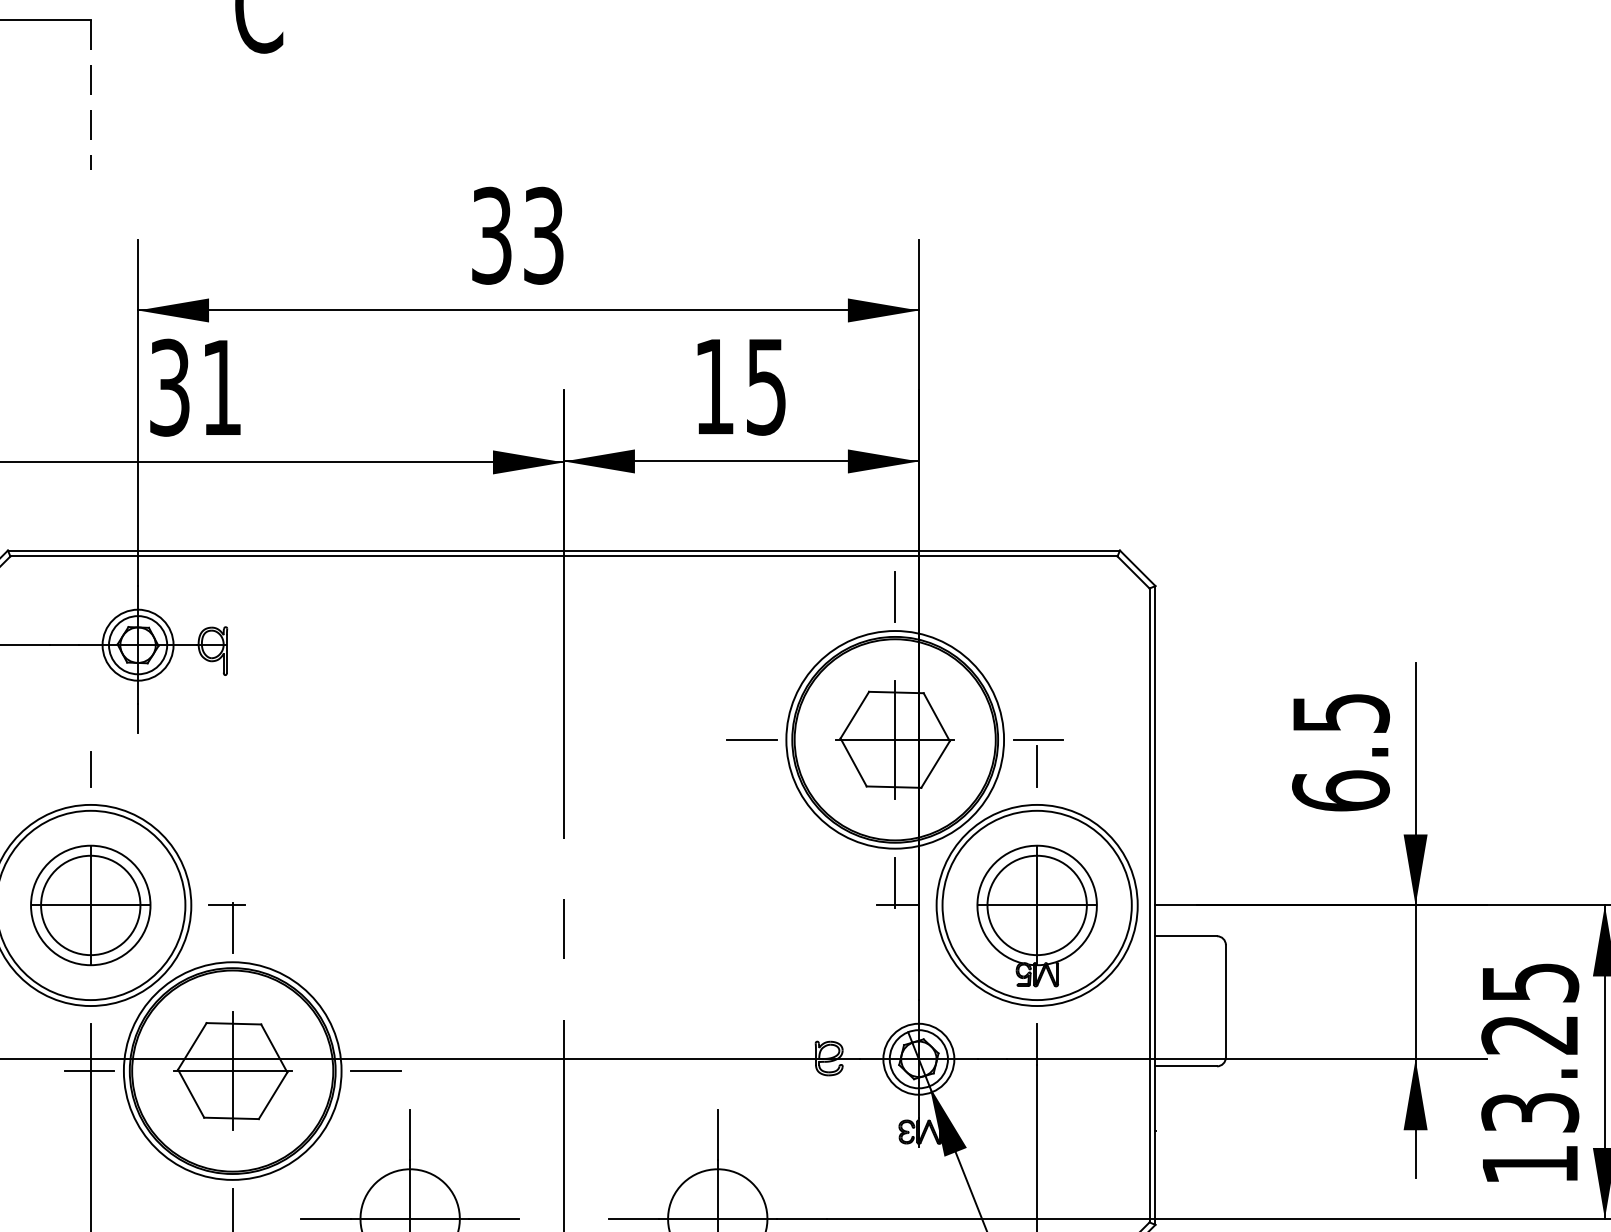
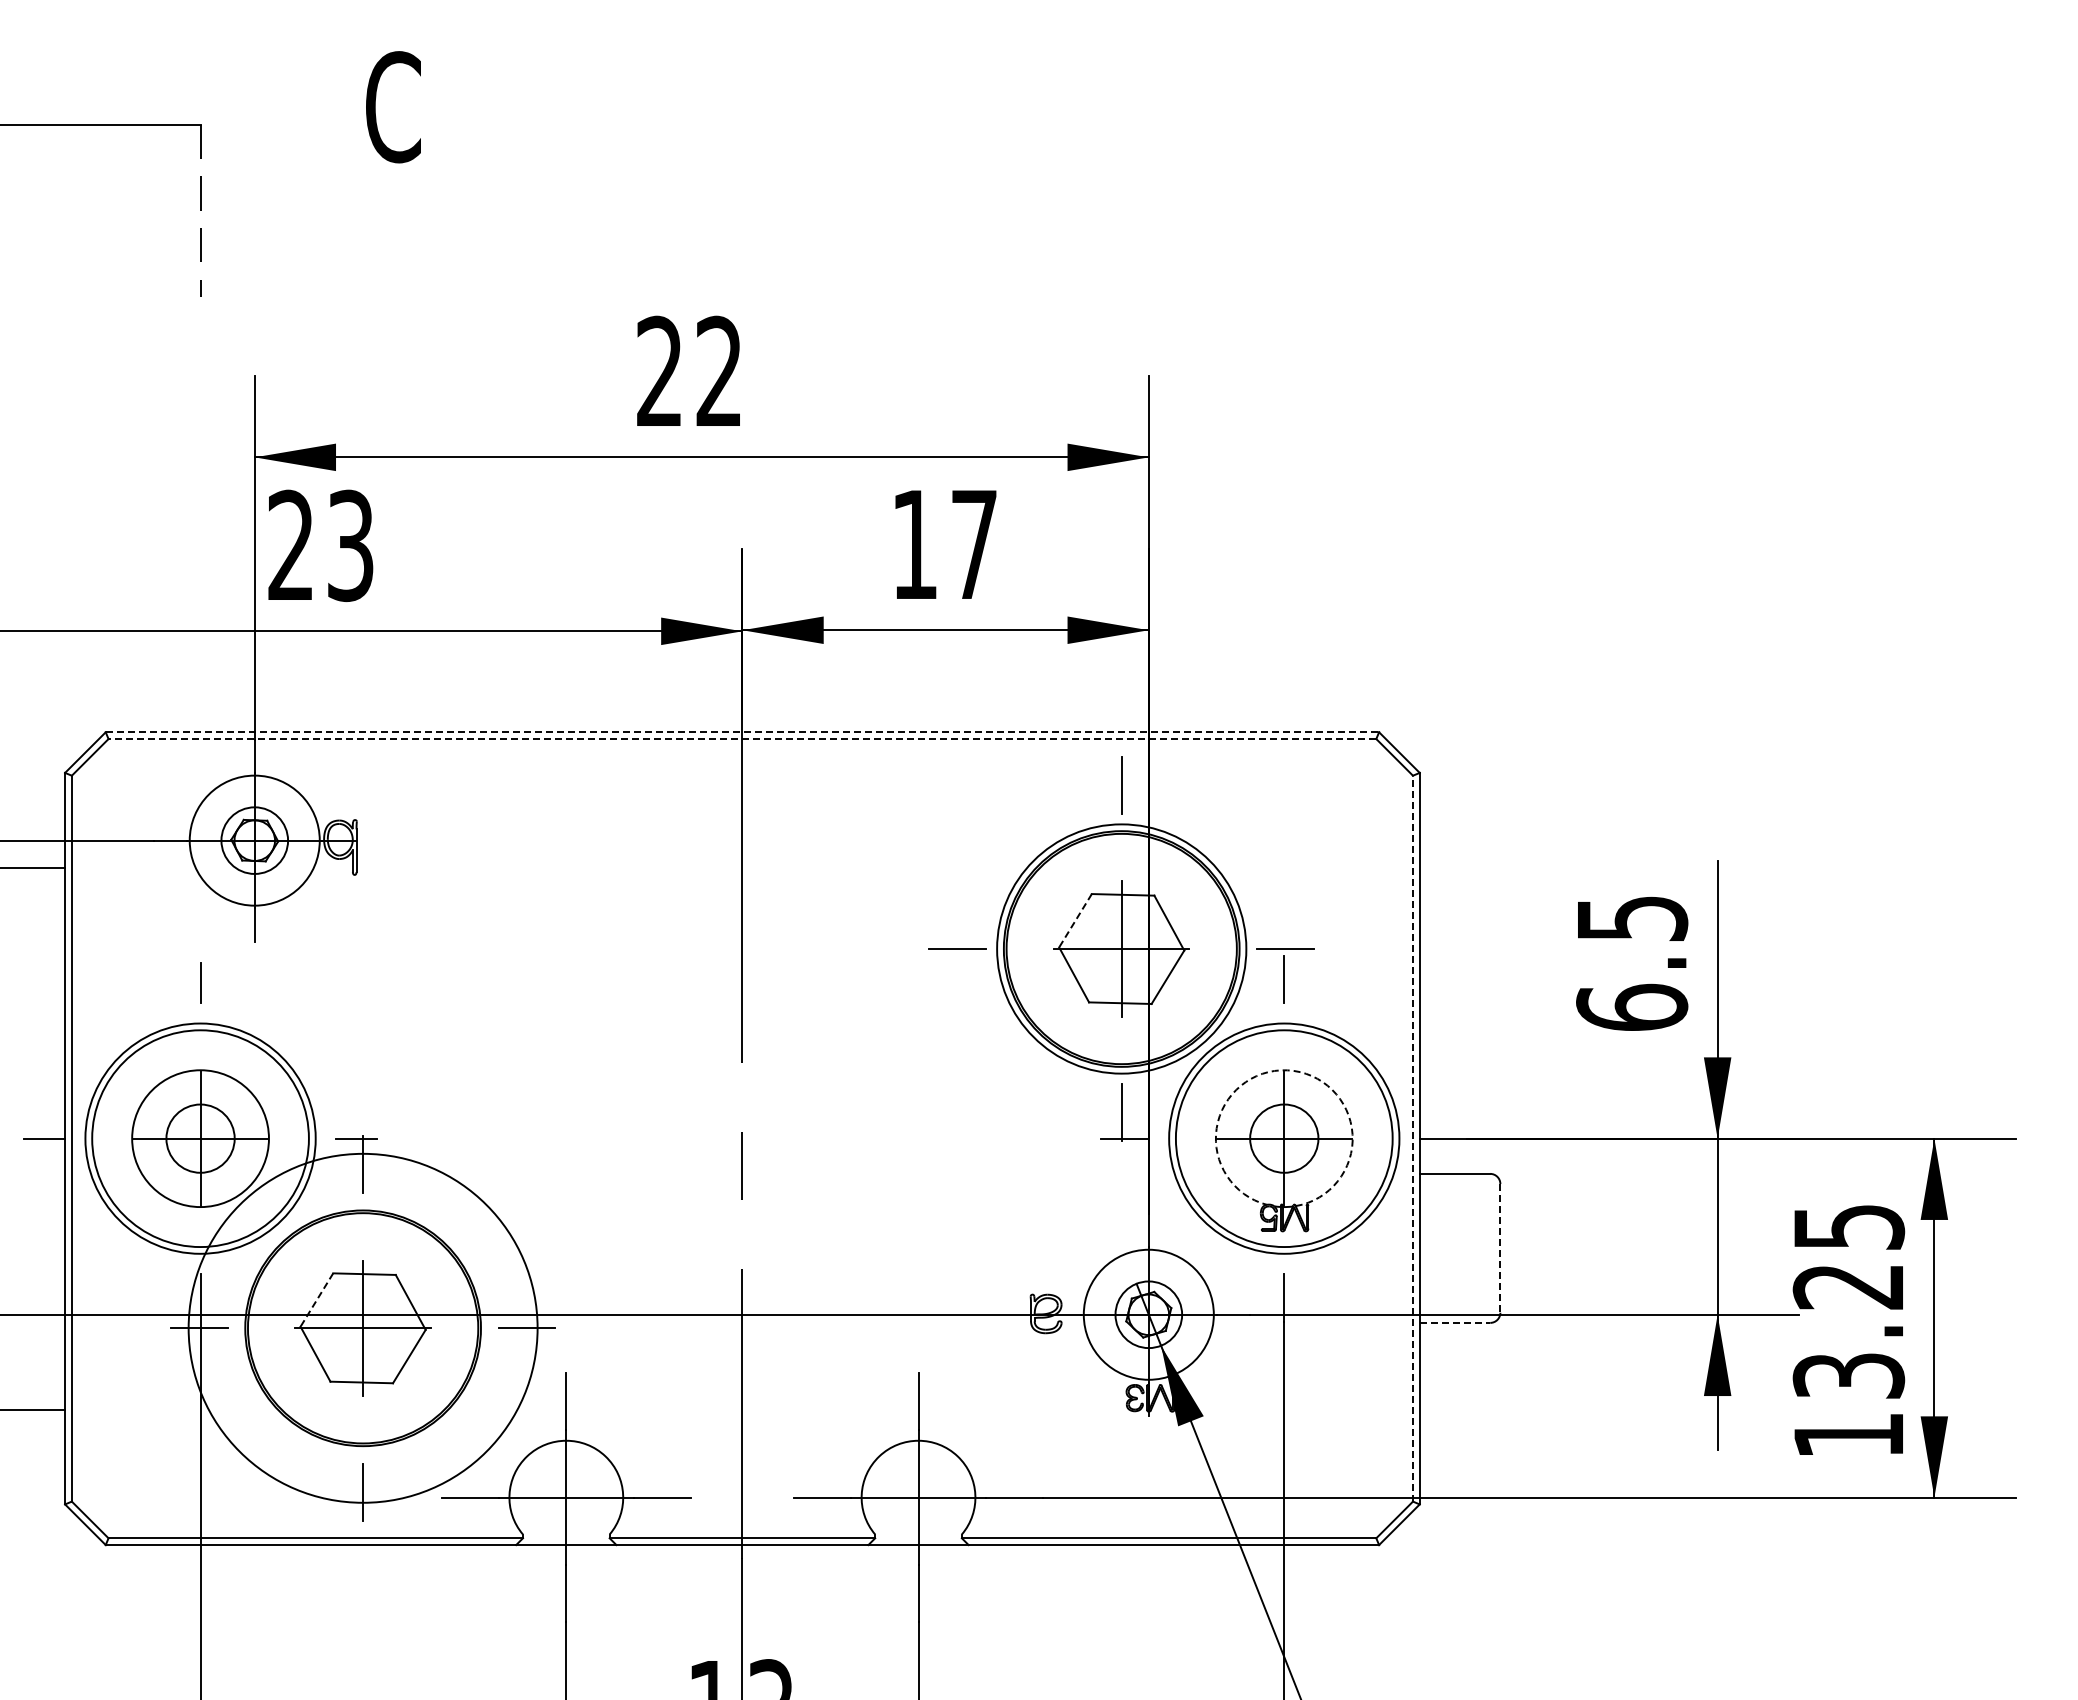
text: (517, 235) -> (689, 371), 33 -> 22
text: (195, 387) -> (320, 545), 31 -> 23
text: (766, 387) -> (974, 545), 15 -> 17
line: (564, 550) -> (742, 732), solid -> dashed
line: (564, 556) -> (742, 739), solid -> dashed
circle: (137, 645) -> (254, 840), size x1.6
line: (854, 715) -> (1075, 921), solid -> dashed
arc: (1039, 845) -> (1287, 1070), solid -> dashed
circle: (90, 905) -> (200, 1138), size x0.6
circle: (1037, 905) -> (1284, 1138), size x0.6
line: (1149, 905) -> (1412, 1138), solid -> dashed
line: (1225, 1001) -> (1500, 1248), solid -> dashed
line: (192, 1046) -> (316, 1300), solid -> dashed
circle: (918, 1059) -> (1148, 1314), size x1.6
line: (1186, 1066) -> (1455, 1322), solid -> dashed
circle: (232, 1070) -> (362, 1327), size x1.4

